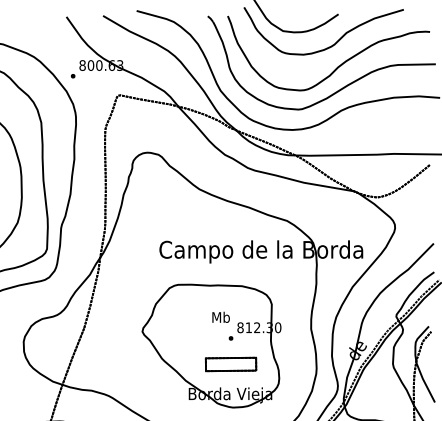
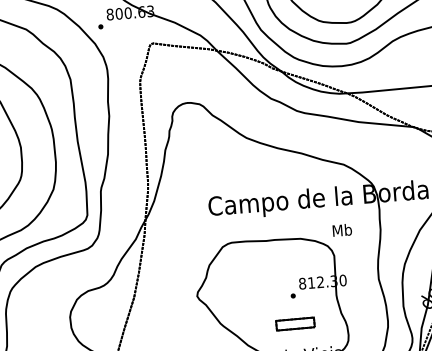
text: (220, 316) -> (341, 229), moved
part: (230, 364) -> (294, 324), size x0.7

